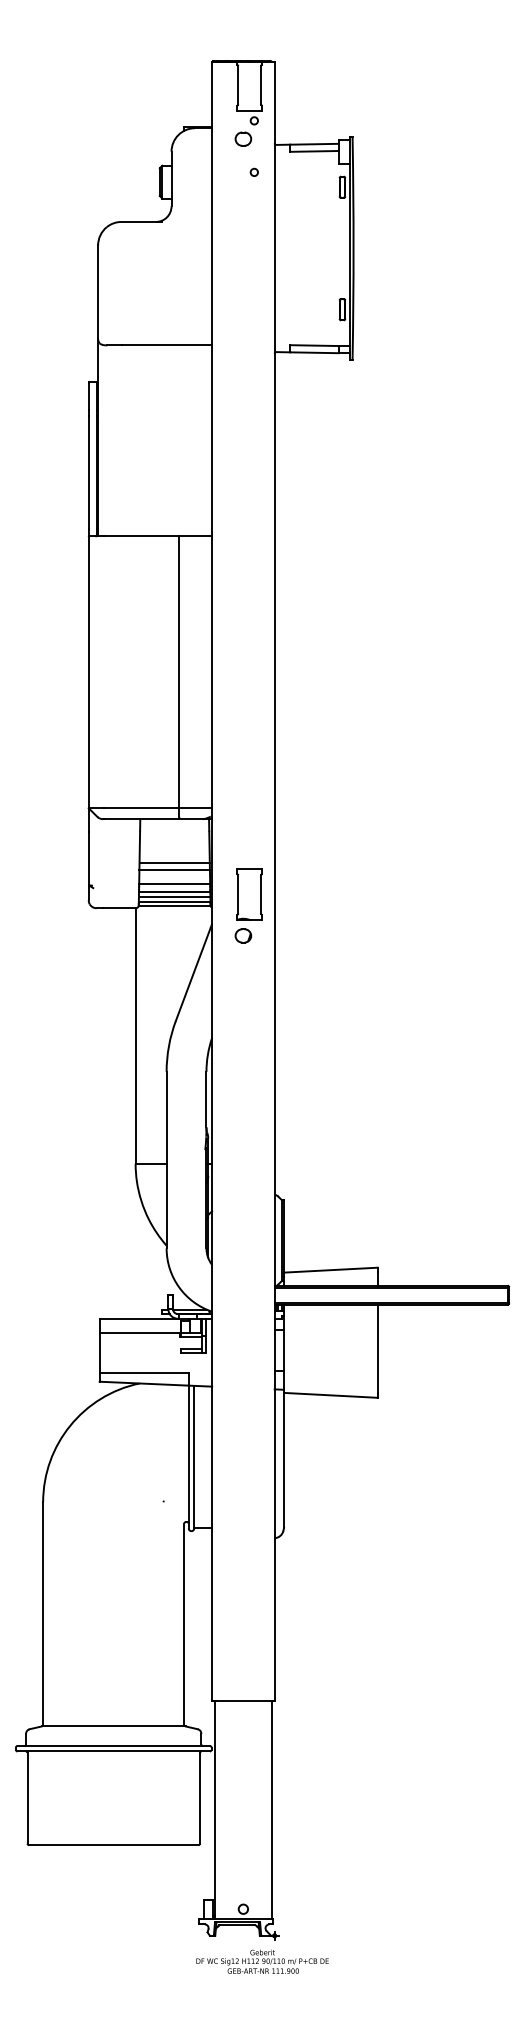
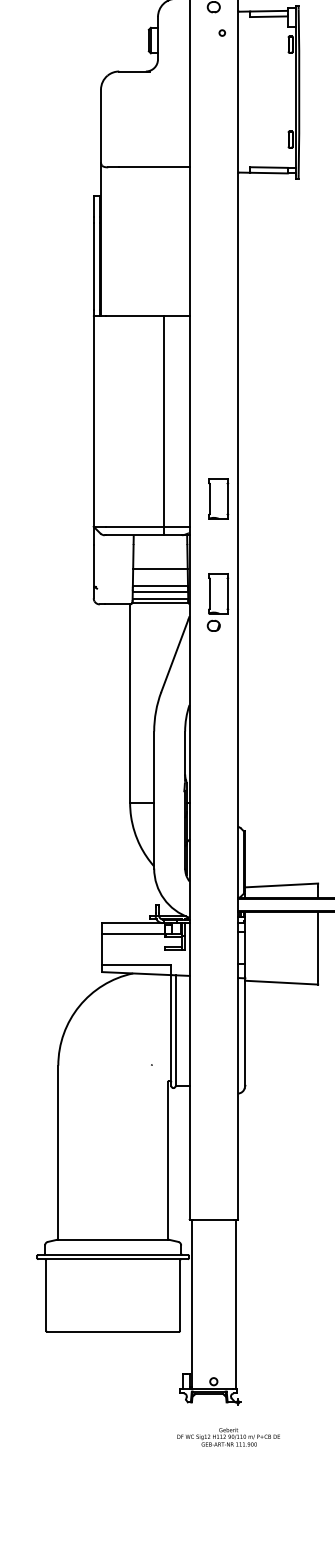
part: (249, 772) -> (218, 499), added
line: (174, 870) -> (160, 575), removed
line: (174, 896) -> (160, 595), removed
text: (262, 1961) -> (228, 1437), moved

